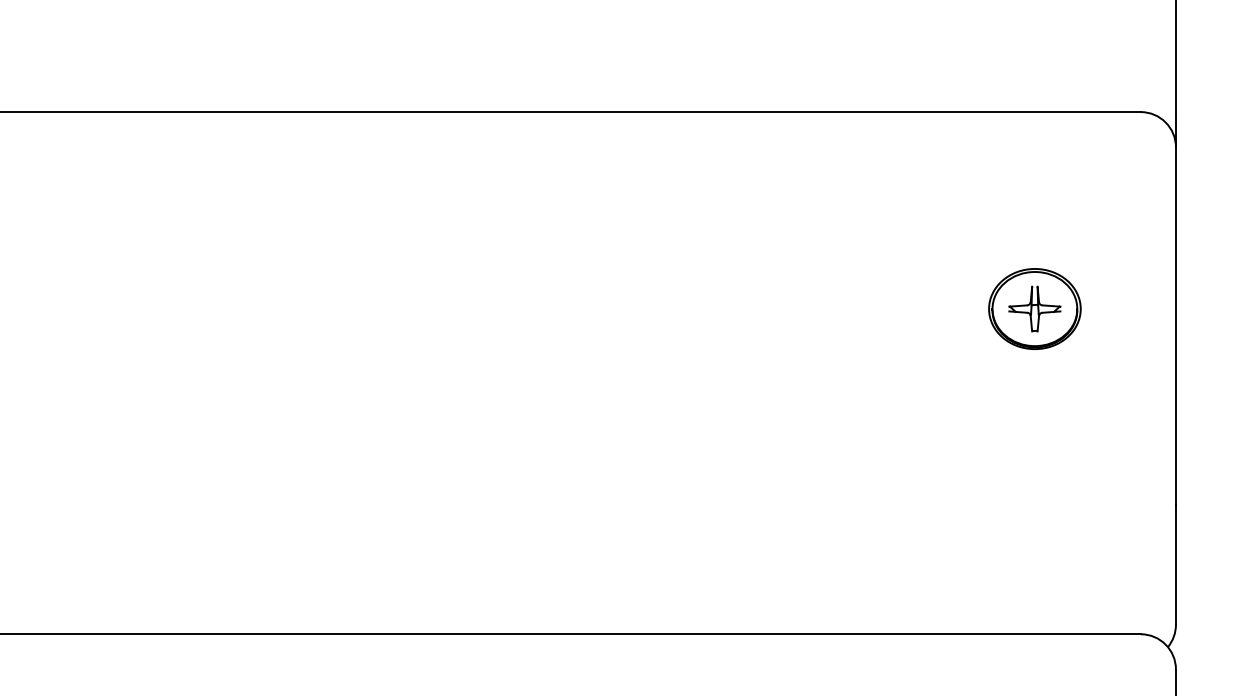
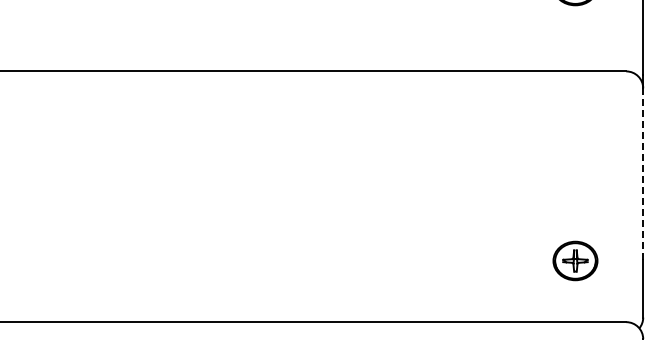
part: (1034, 308) -> (575, 260), moved
line: (1176, 326) -> (643, 174), solid -> dashed

